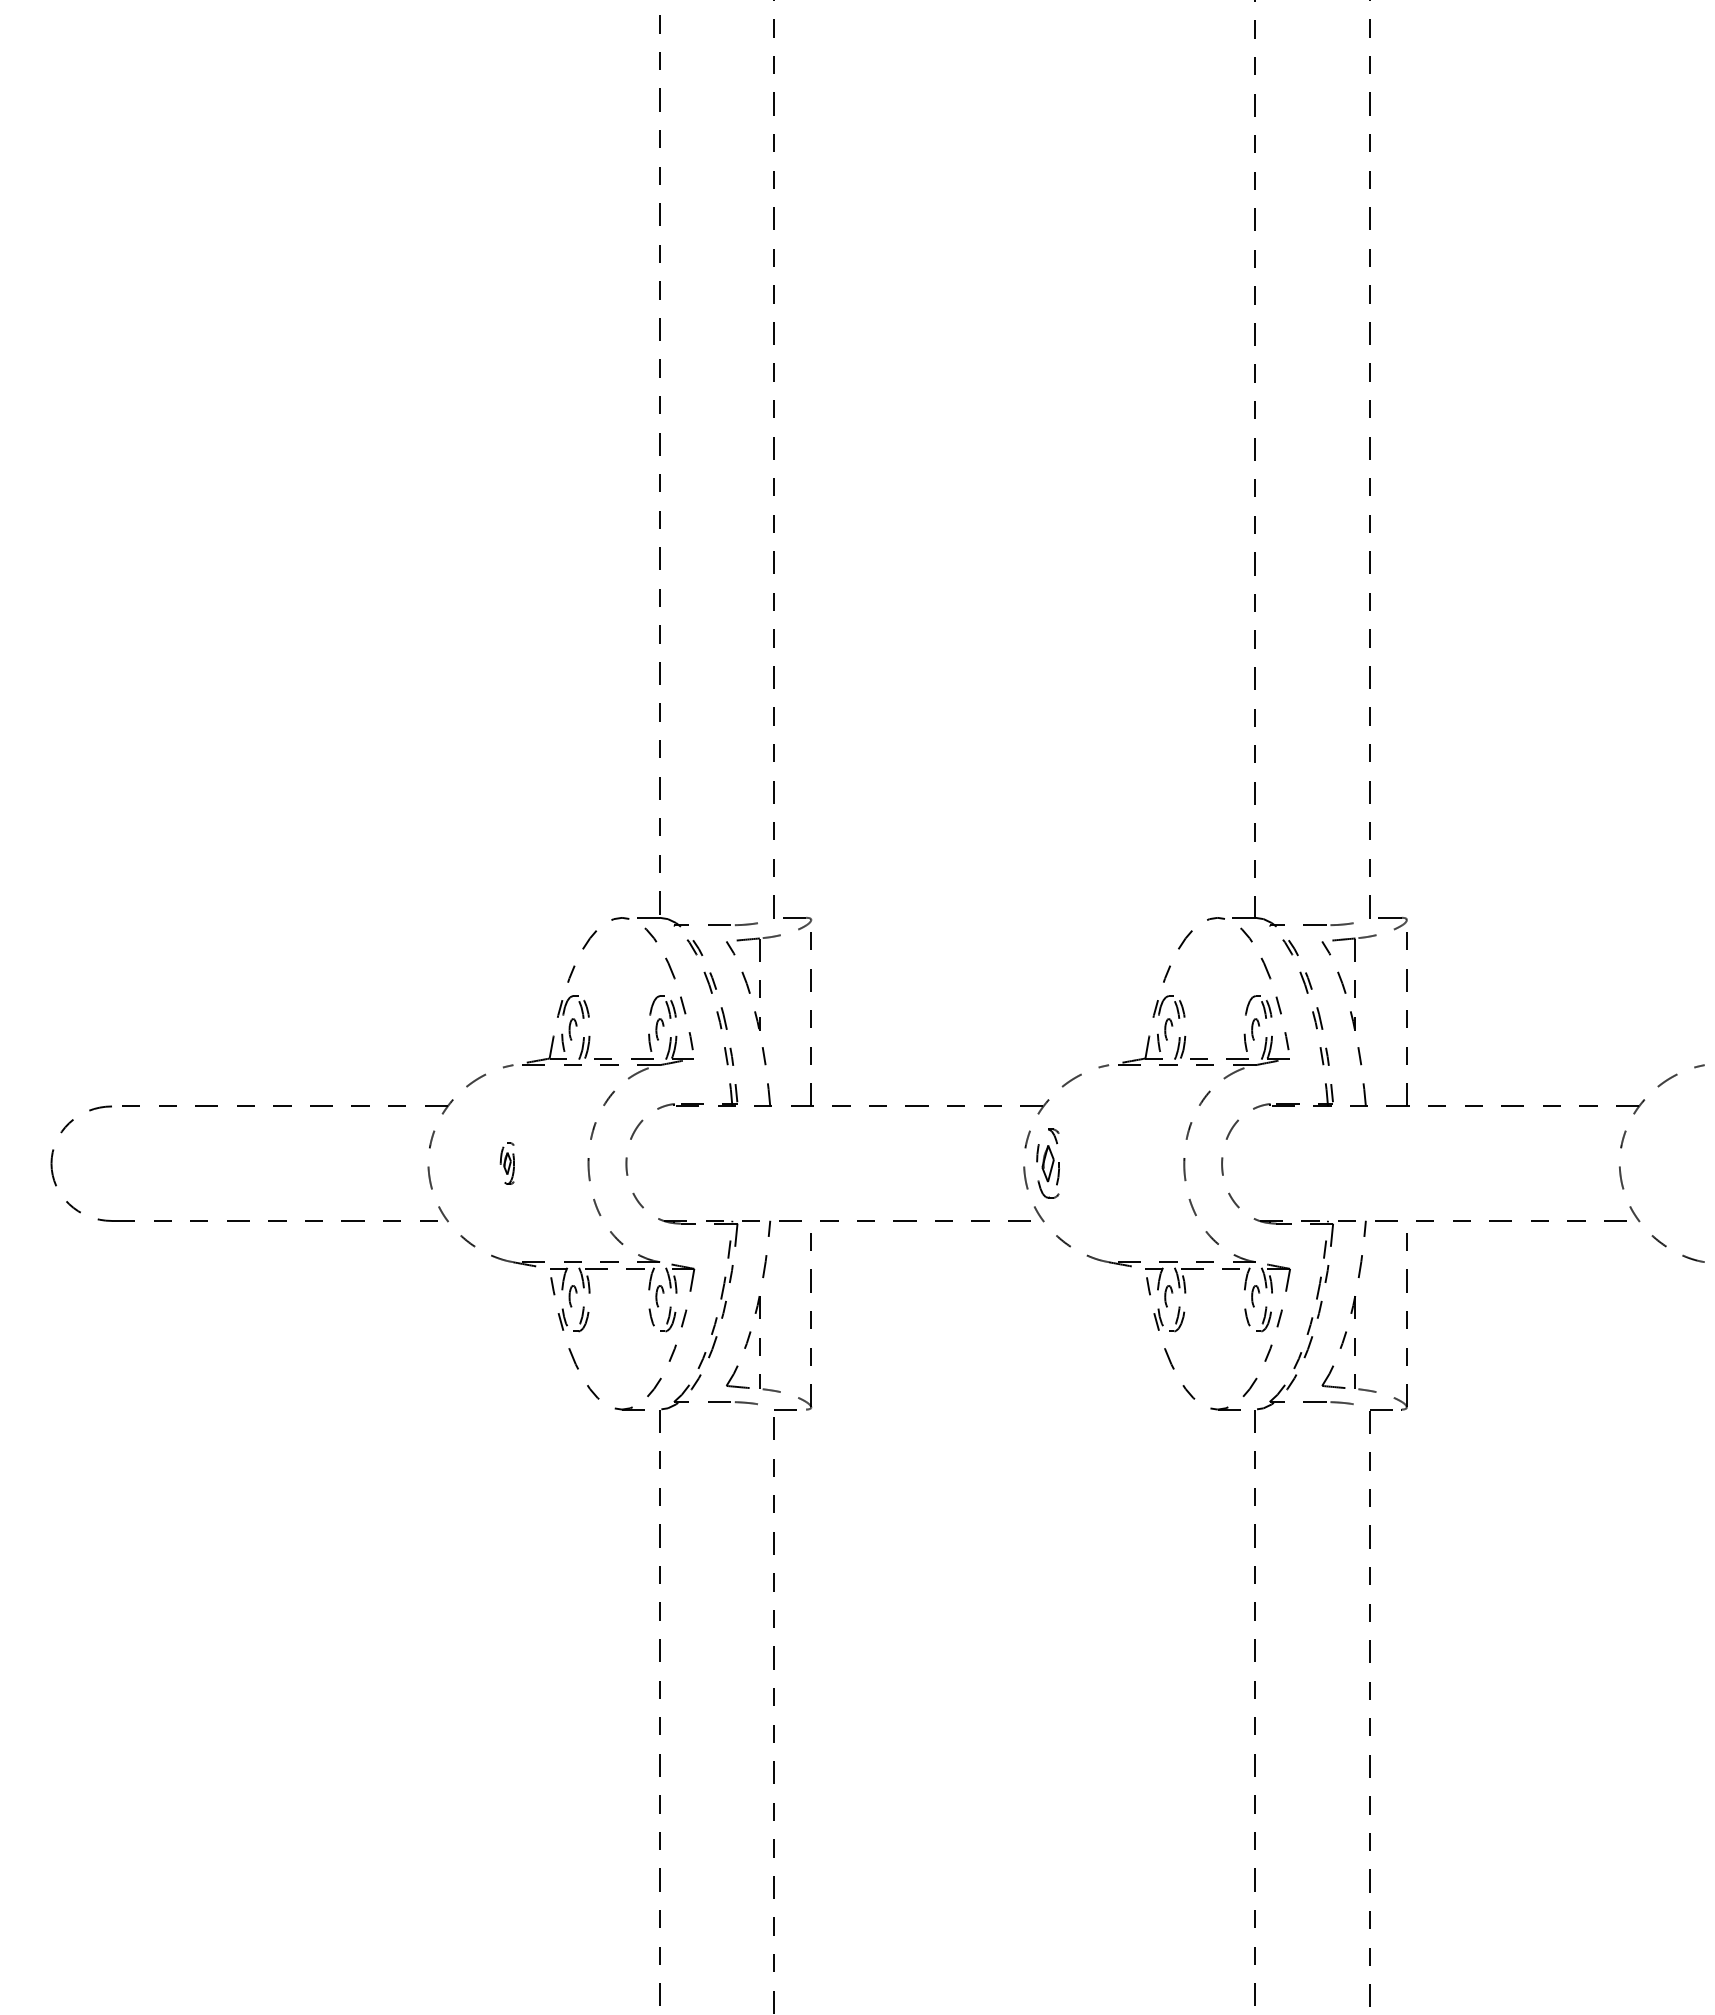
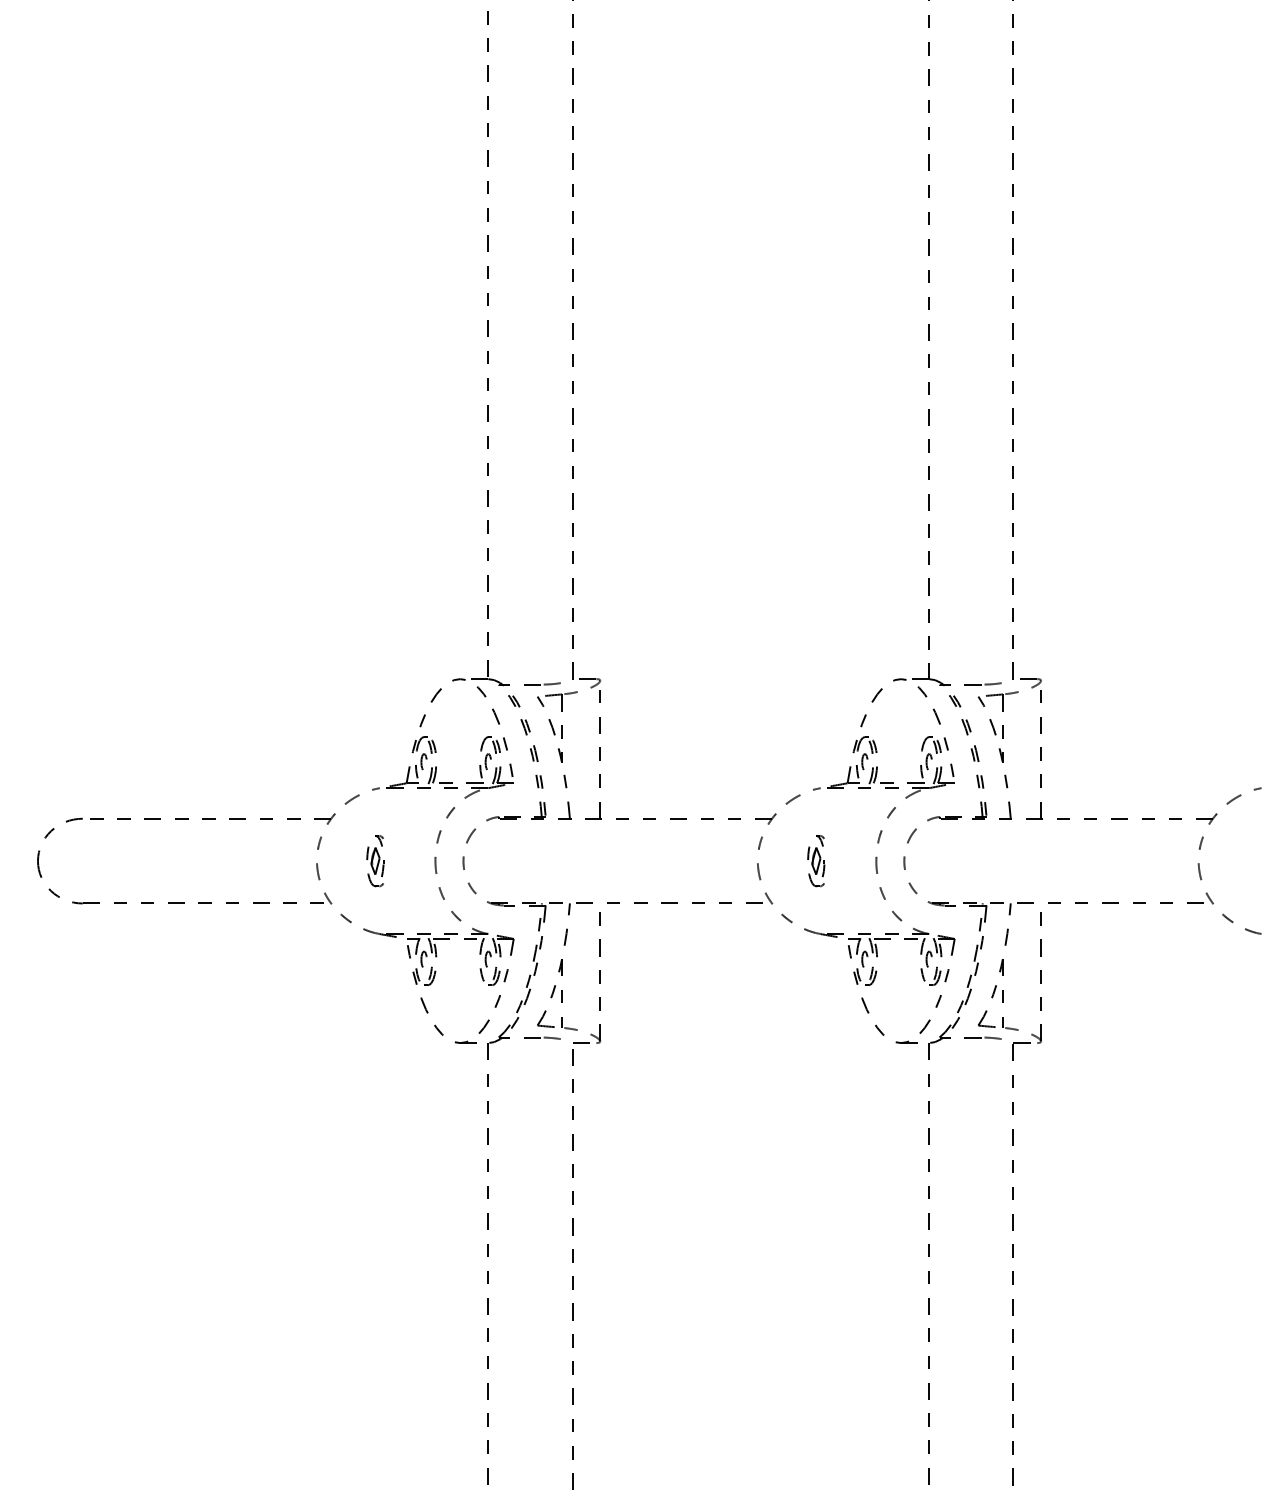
part: (507, 1163) -> (375, 860), size x1.67
part: (1047, 1163) -> (815, 860), moved

